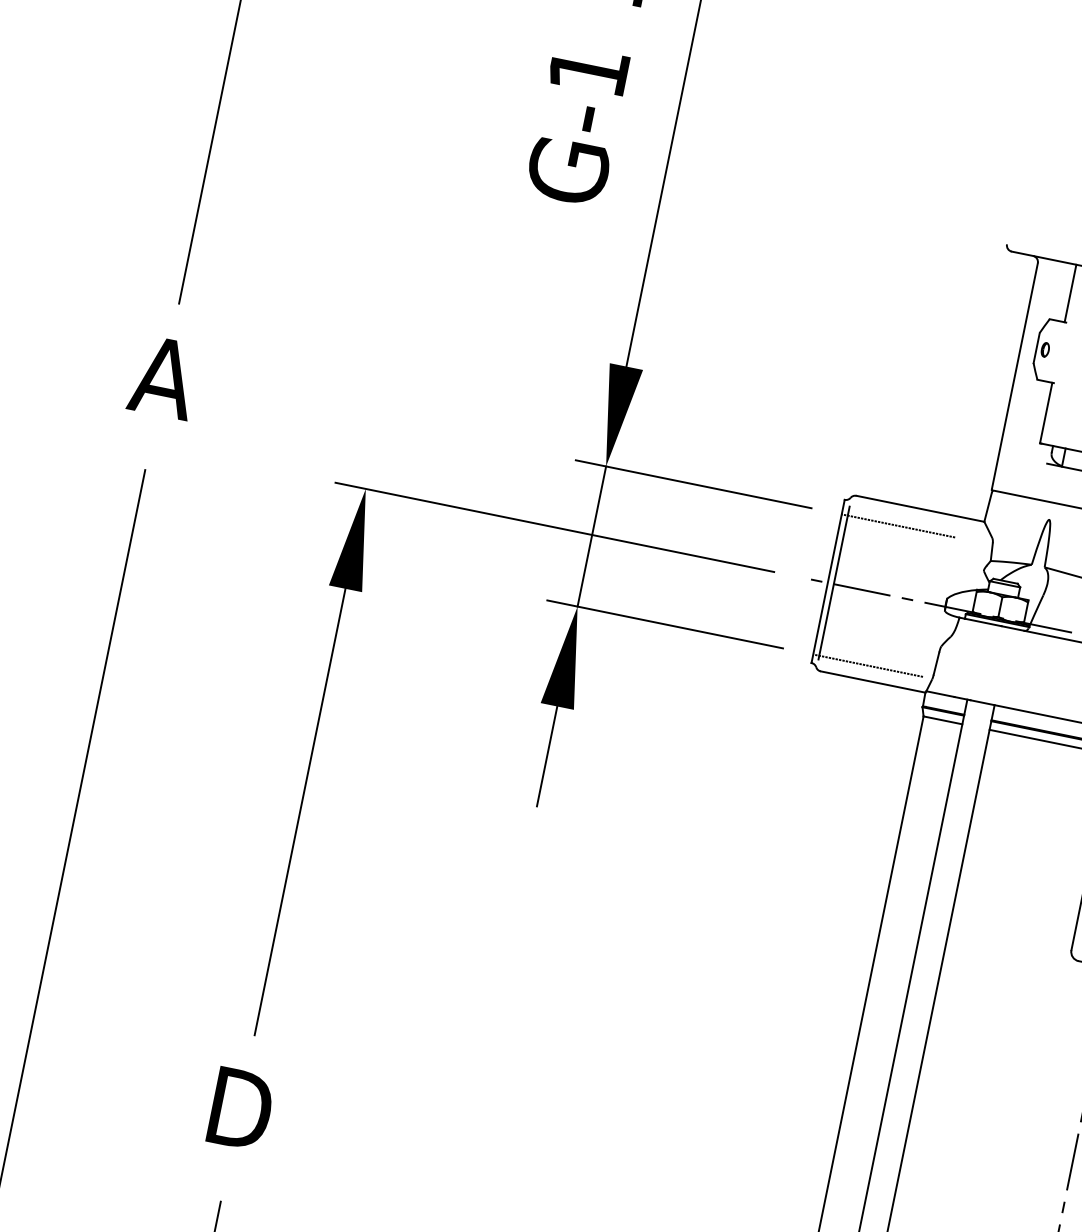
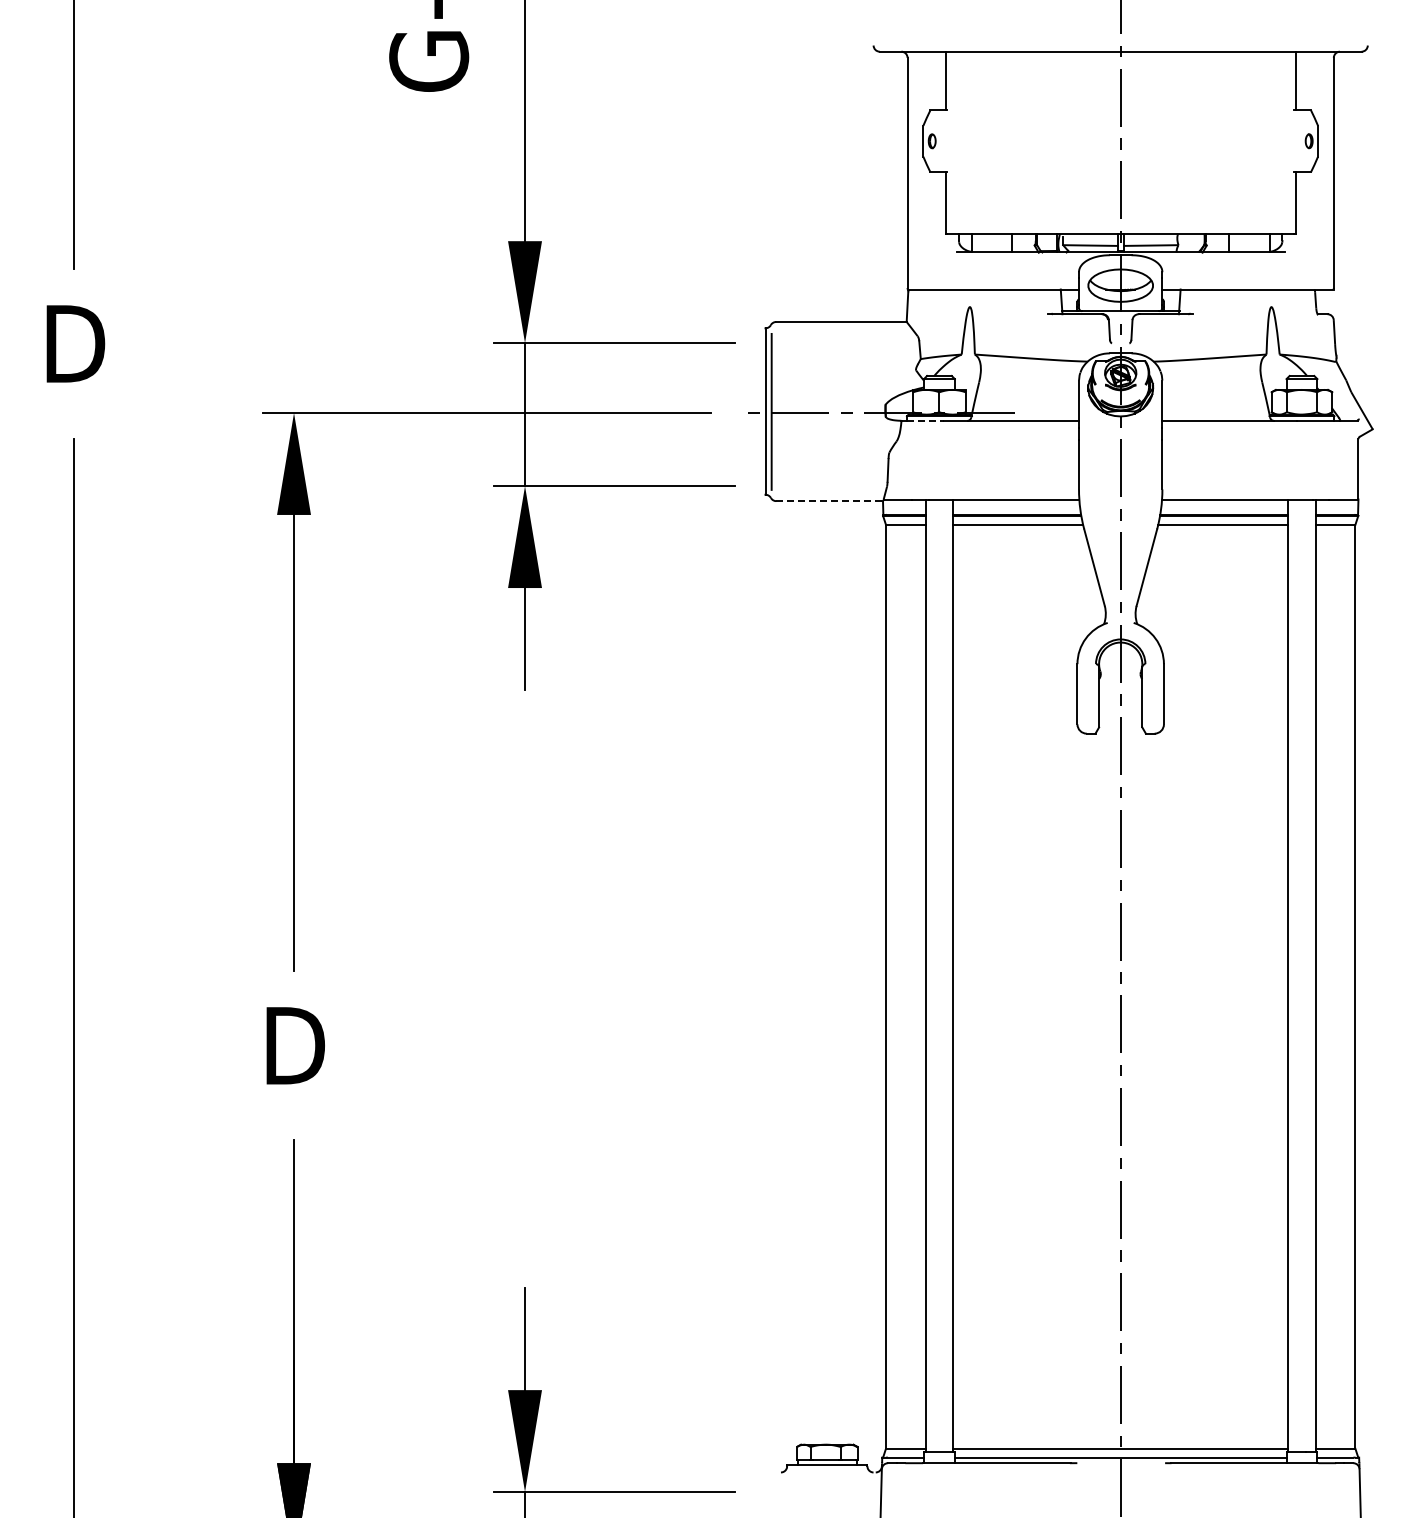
text: (163, 376) -> (73, 343), A -> D
line: (898, 526) -> (823, 343), removed
line: (983, 622) -> (925, 420), solid -> dashed
line: (868, 666) -> (821, 486), removed
line: (873, 682) -> (830, 501), solid -> dashed

